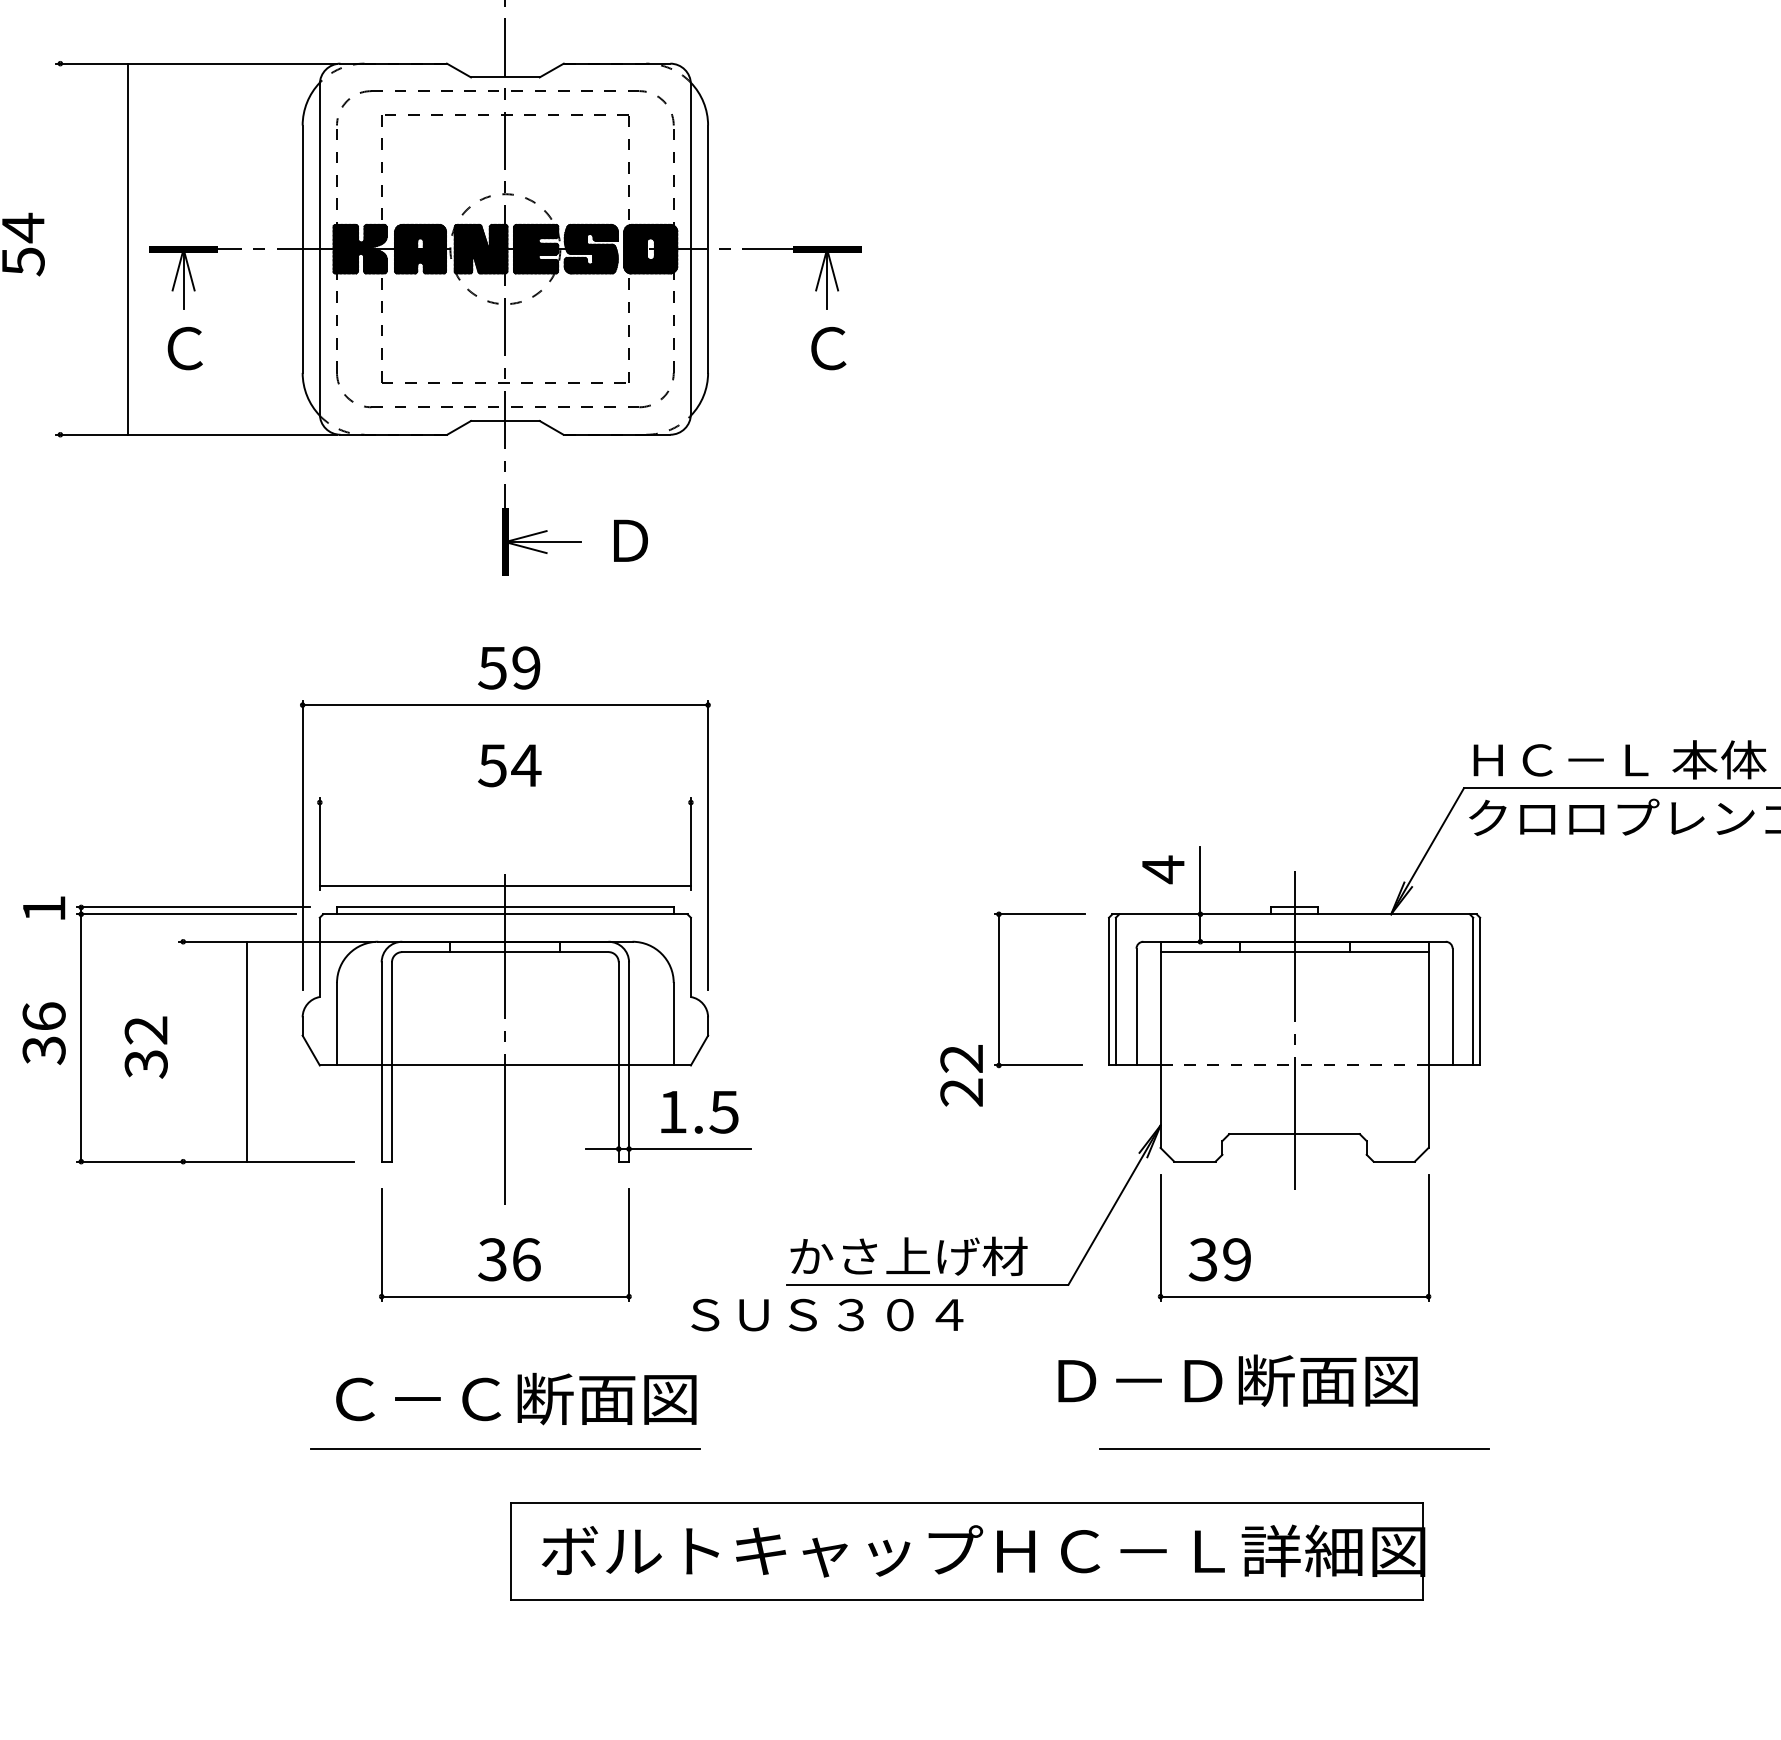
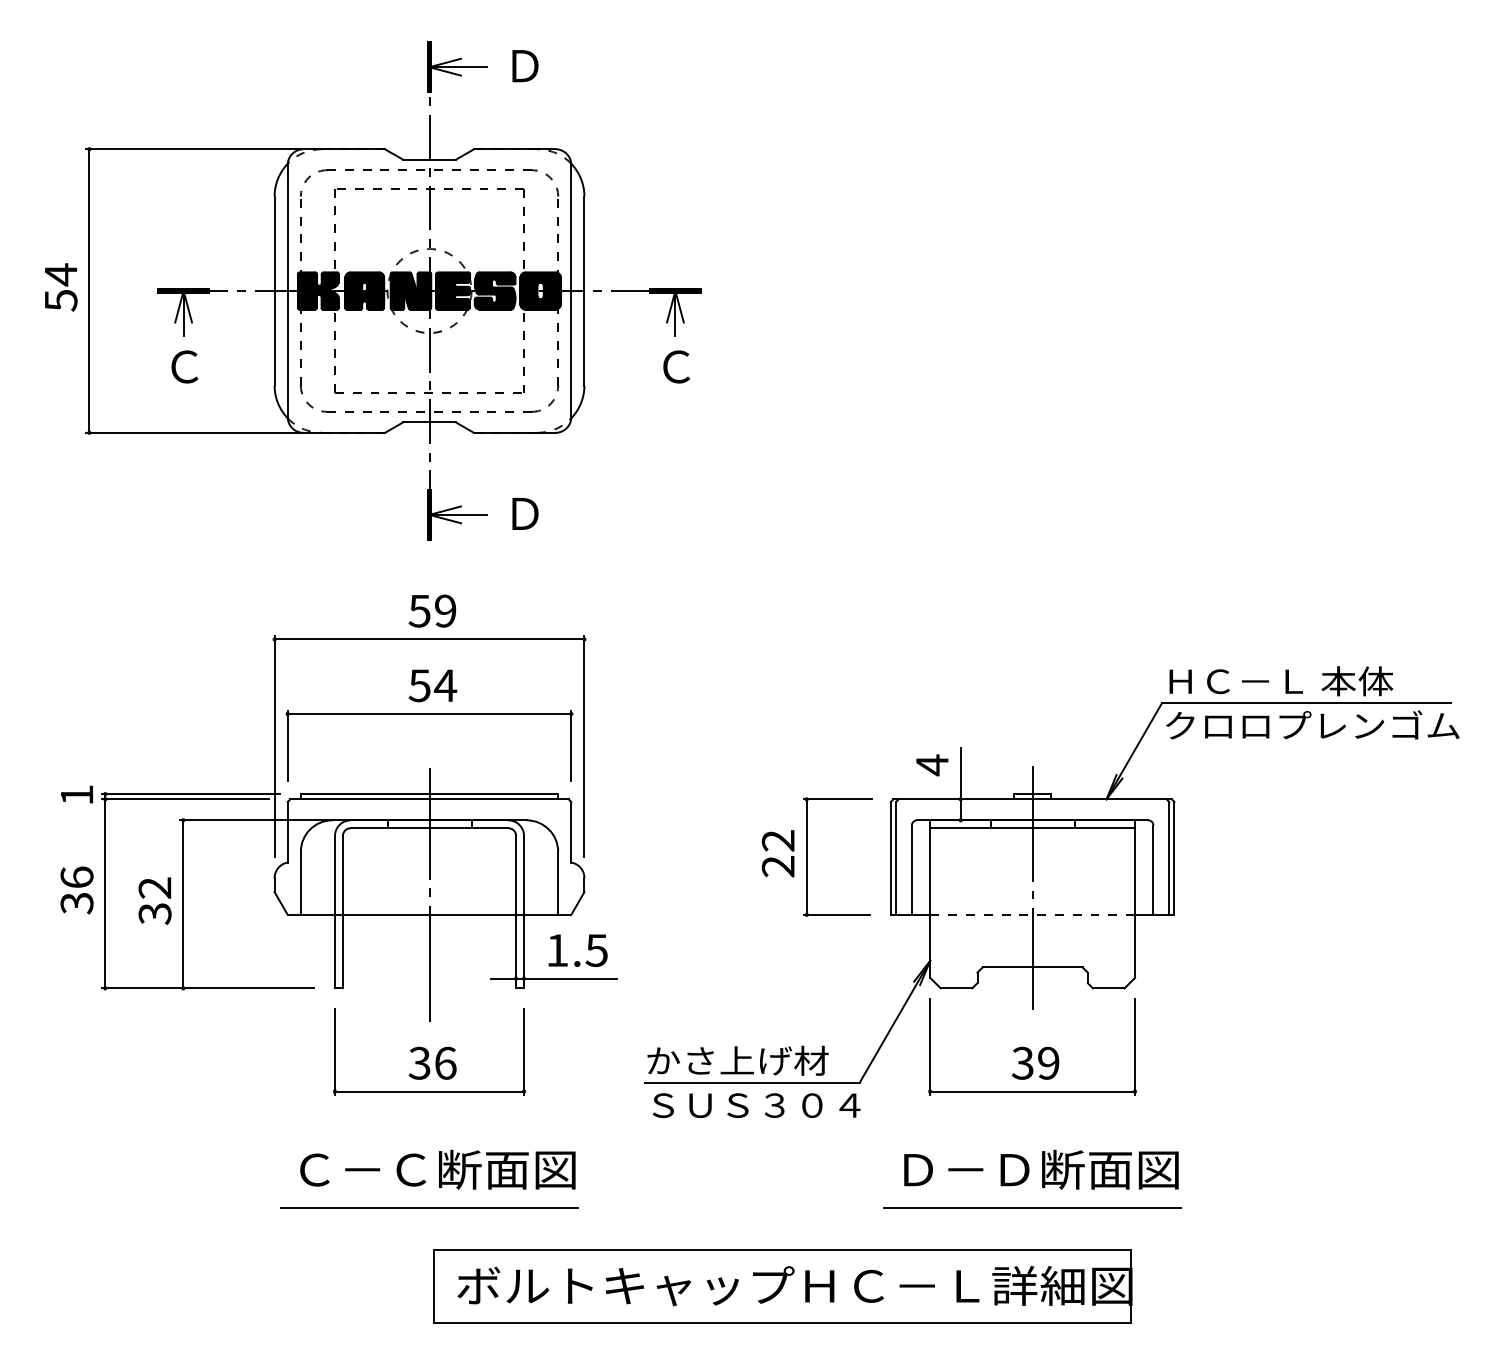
line: (128, 248) -> (89, 290), moved
line: (505, 885) -> (429, 713), moved
line: (247, 1051) -> (183, 904), moved
text: (960, 1075) -> (777, 853), moved
text: (1219, 1258) -> (1035, 1062), moved
text: (827, 1314) -> (756, 1105), moved
text: (1238, 1380) -> (1041, 1169), moved

